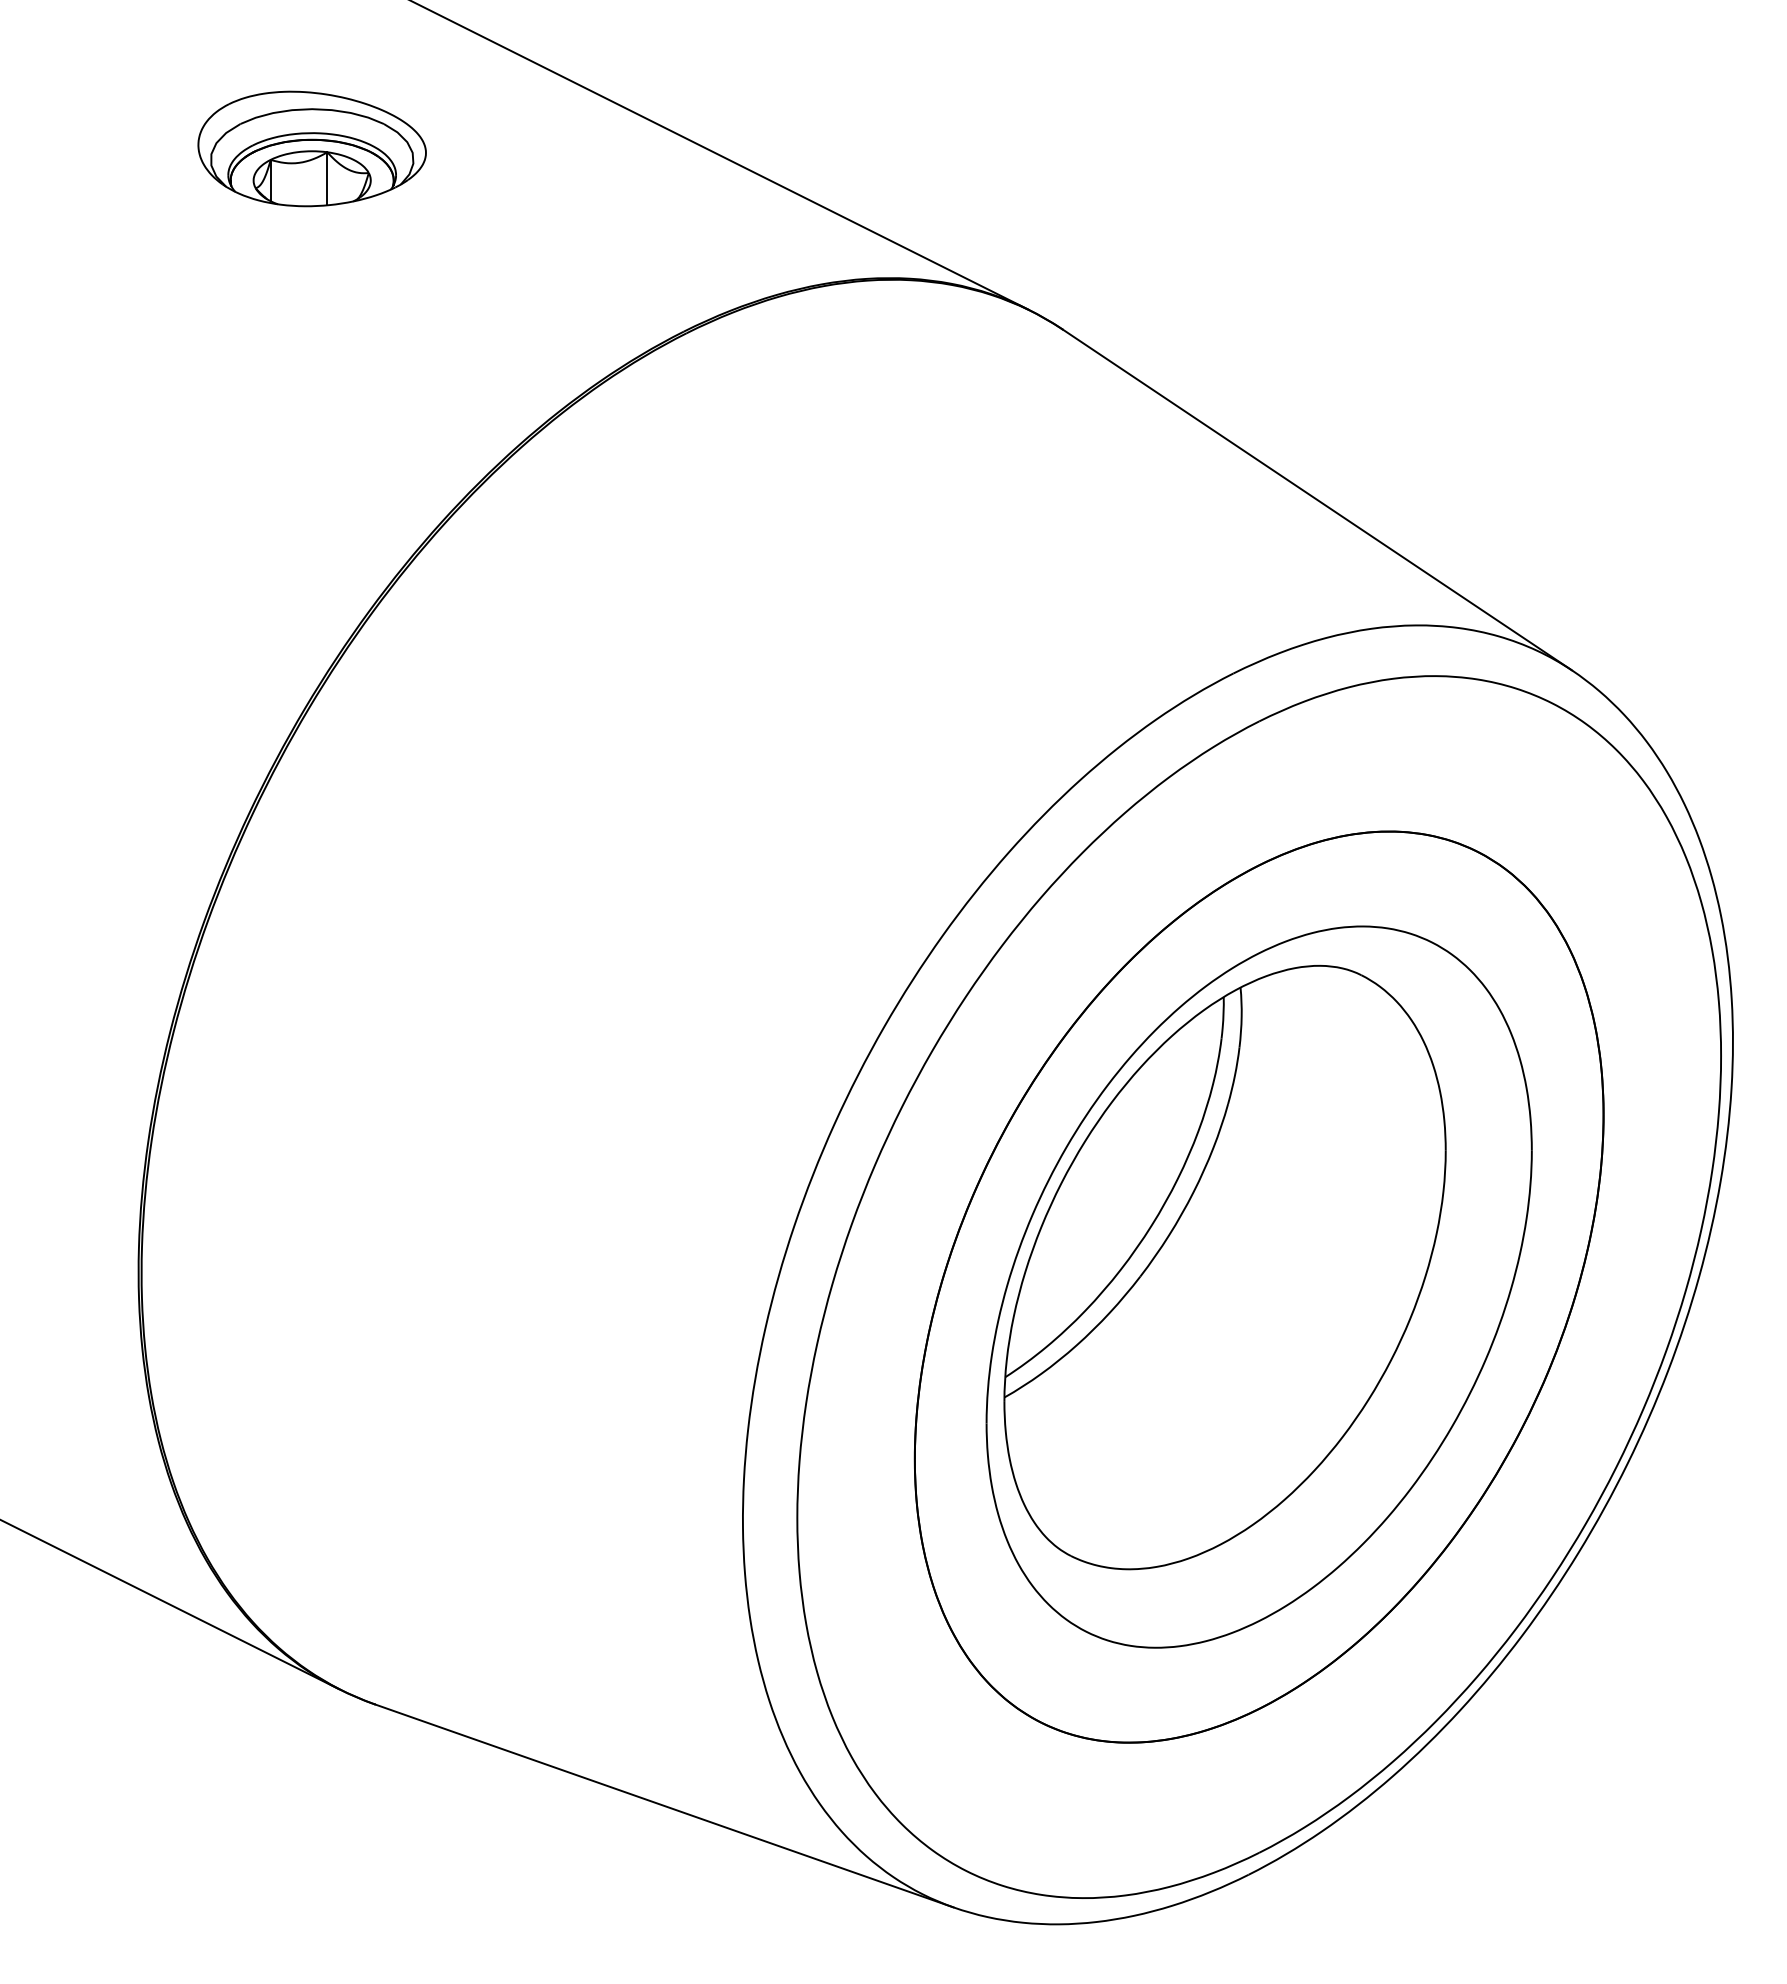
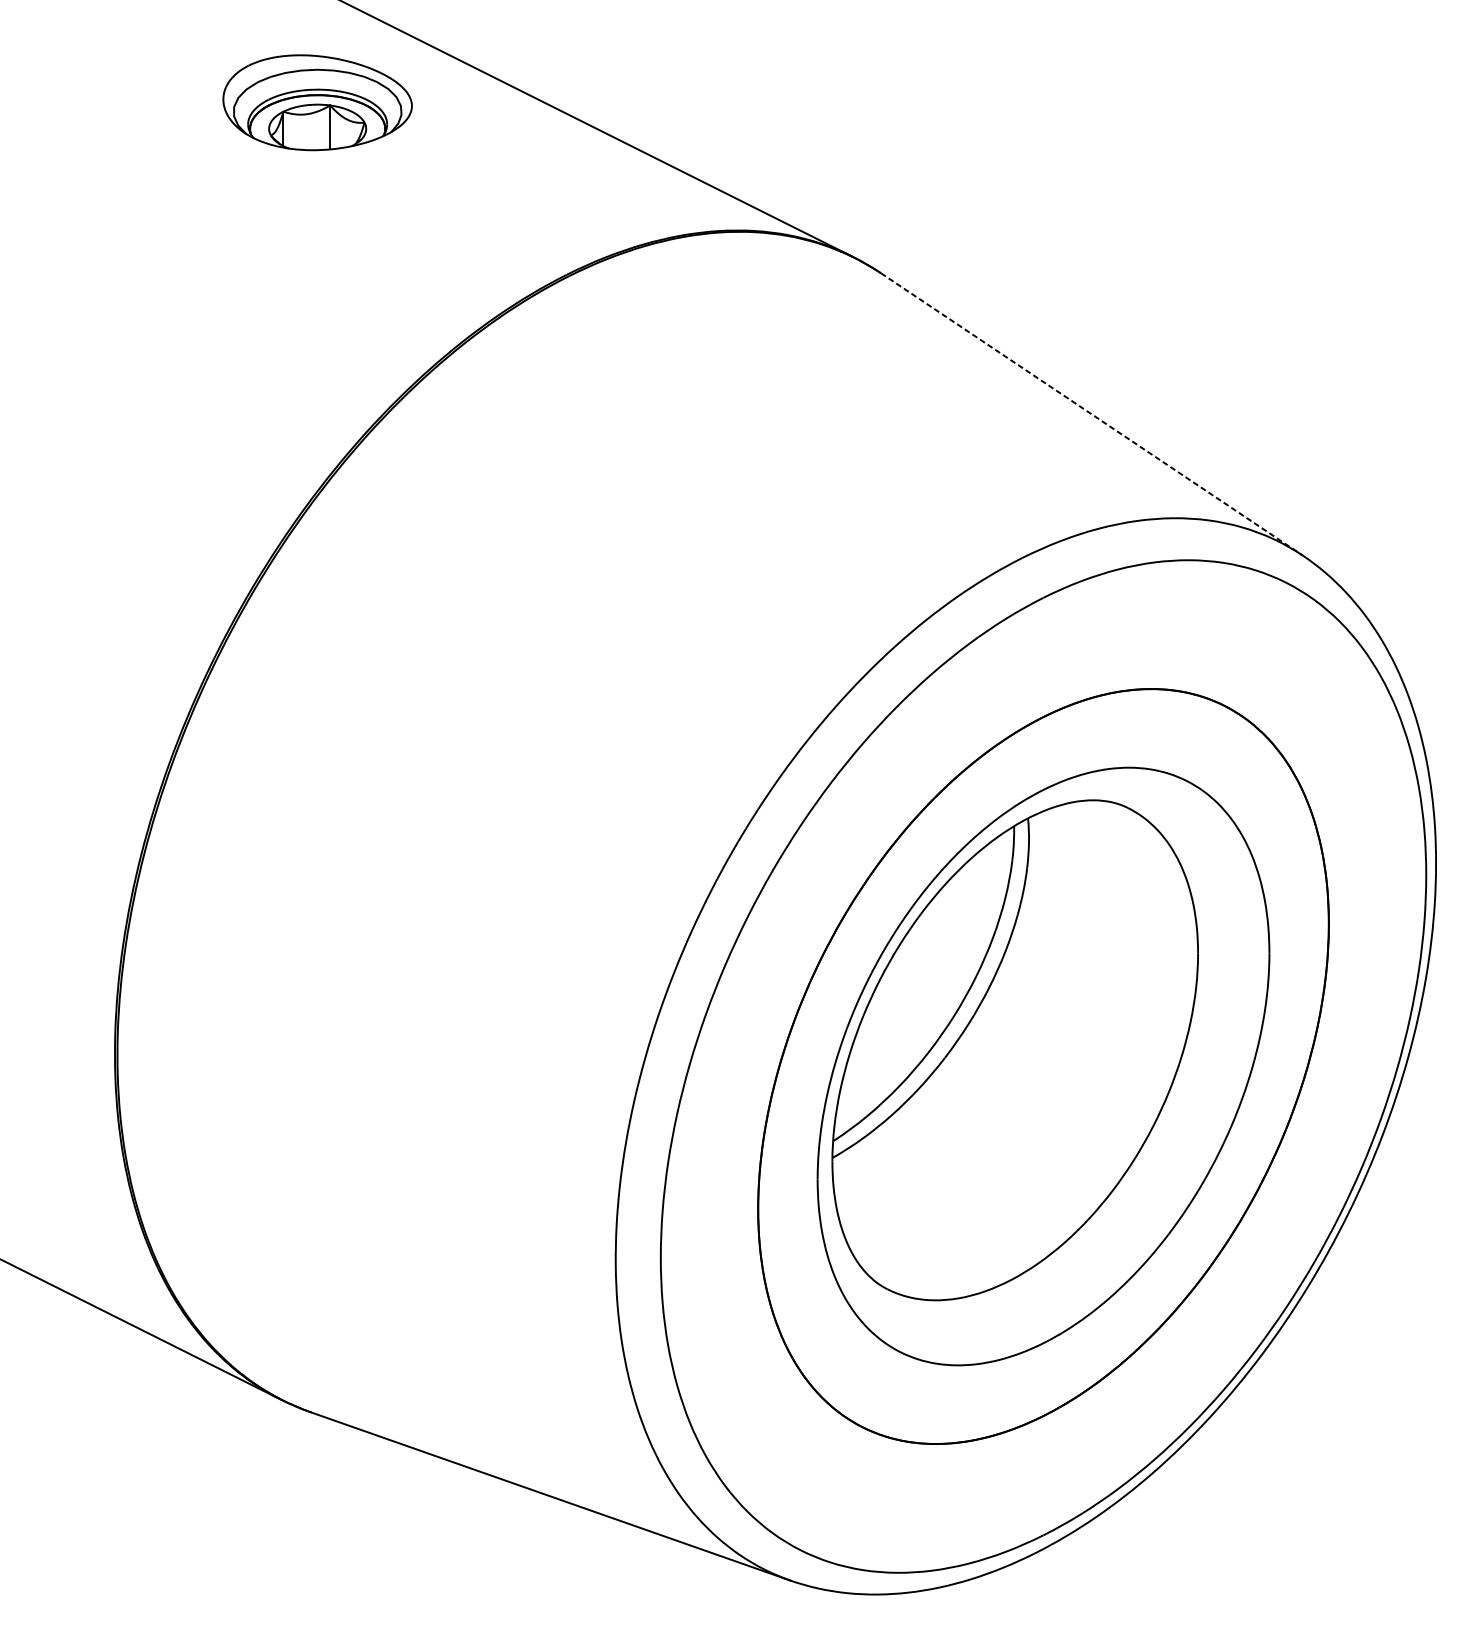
part: (311, 148) -> (317, 102), moved
line: (1318, 500) -> (1092, 414), solid -> dashed

